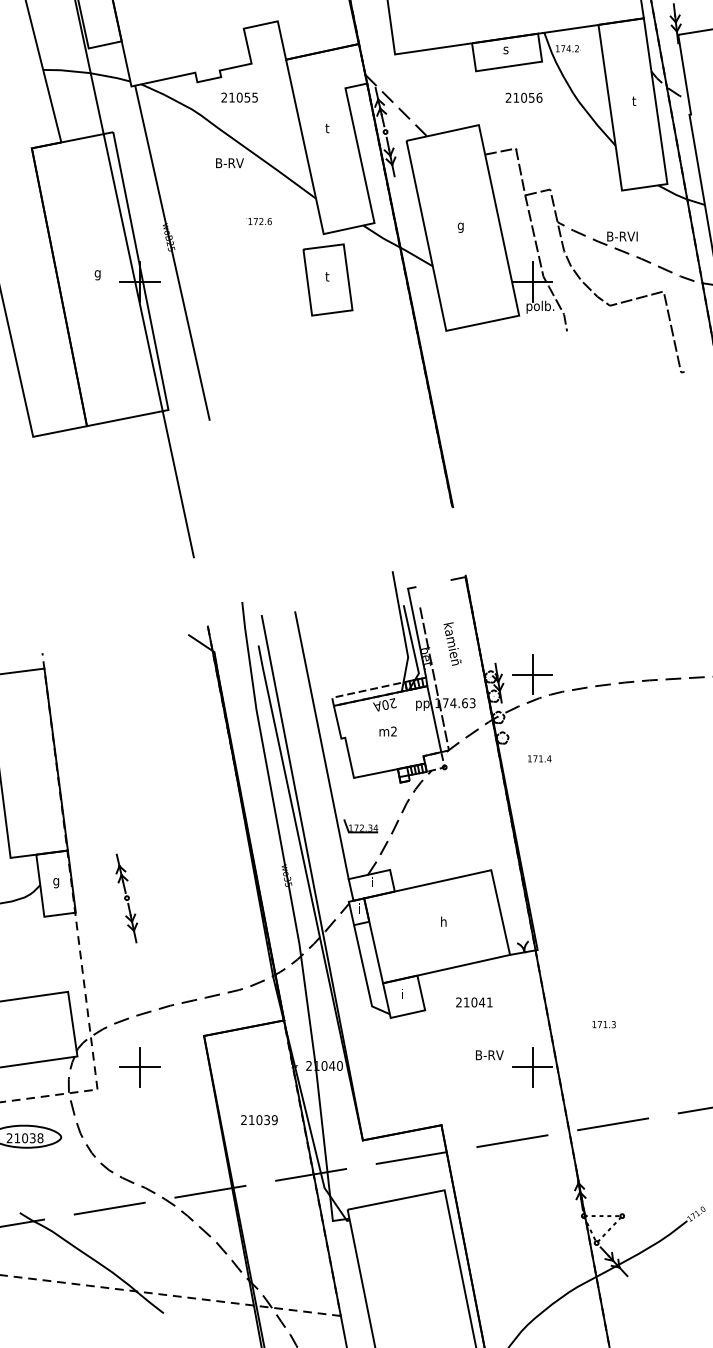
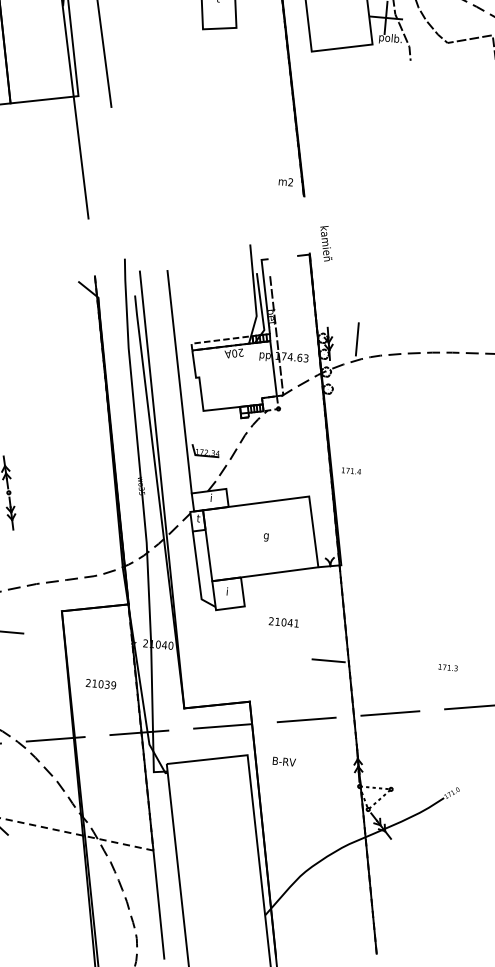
text: (452, 643) -> (326, 243), moved
line: (532, 674) -> (357, 339), removed
text: (387, 731) -> (285, 181), moved
text: (539, 758) -> (351, 470), moved
text: (359, 908) -> (198, 518), i -> t
text: (443, 922) -> (266, 535), h -> g
text: (474, 1002) -> (284, 622), moved
text: (603, 1024) -> (447, 667), moved
text: (489, 1055) -> (284, 761), moved
line: (140, 1066) -> (7, 631), removed
line: (532, 1066) -> (328, 660), removed

